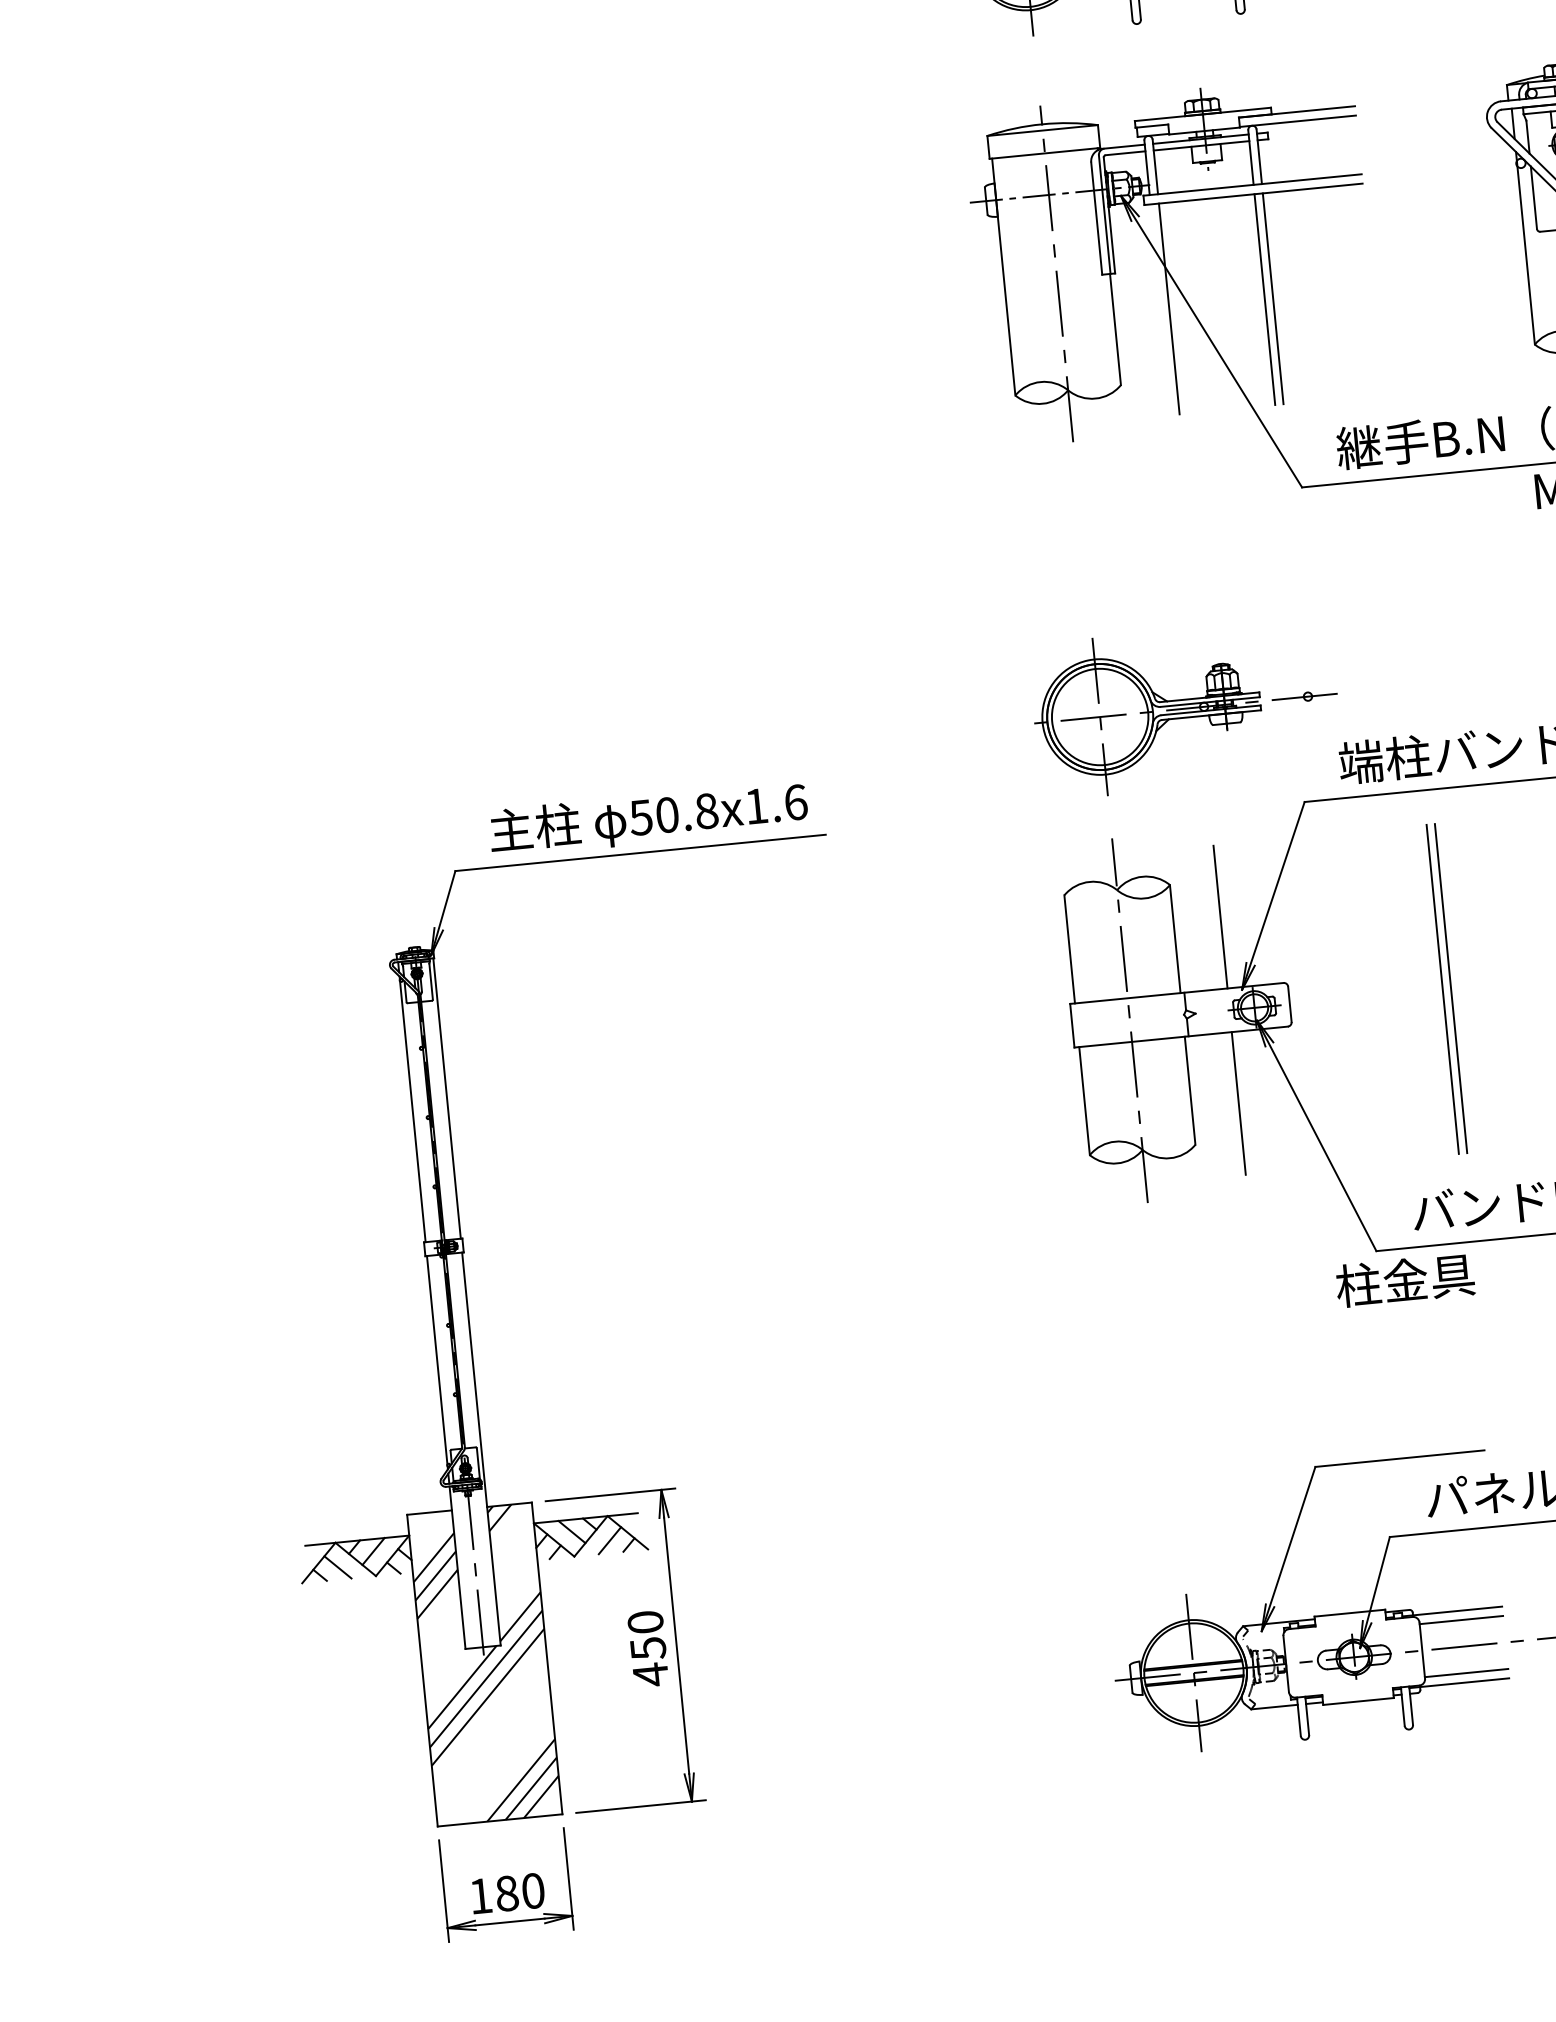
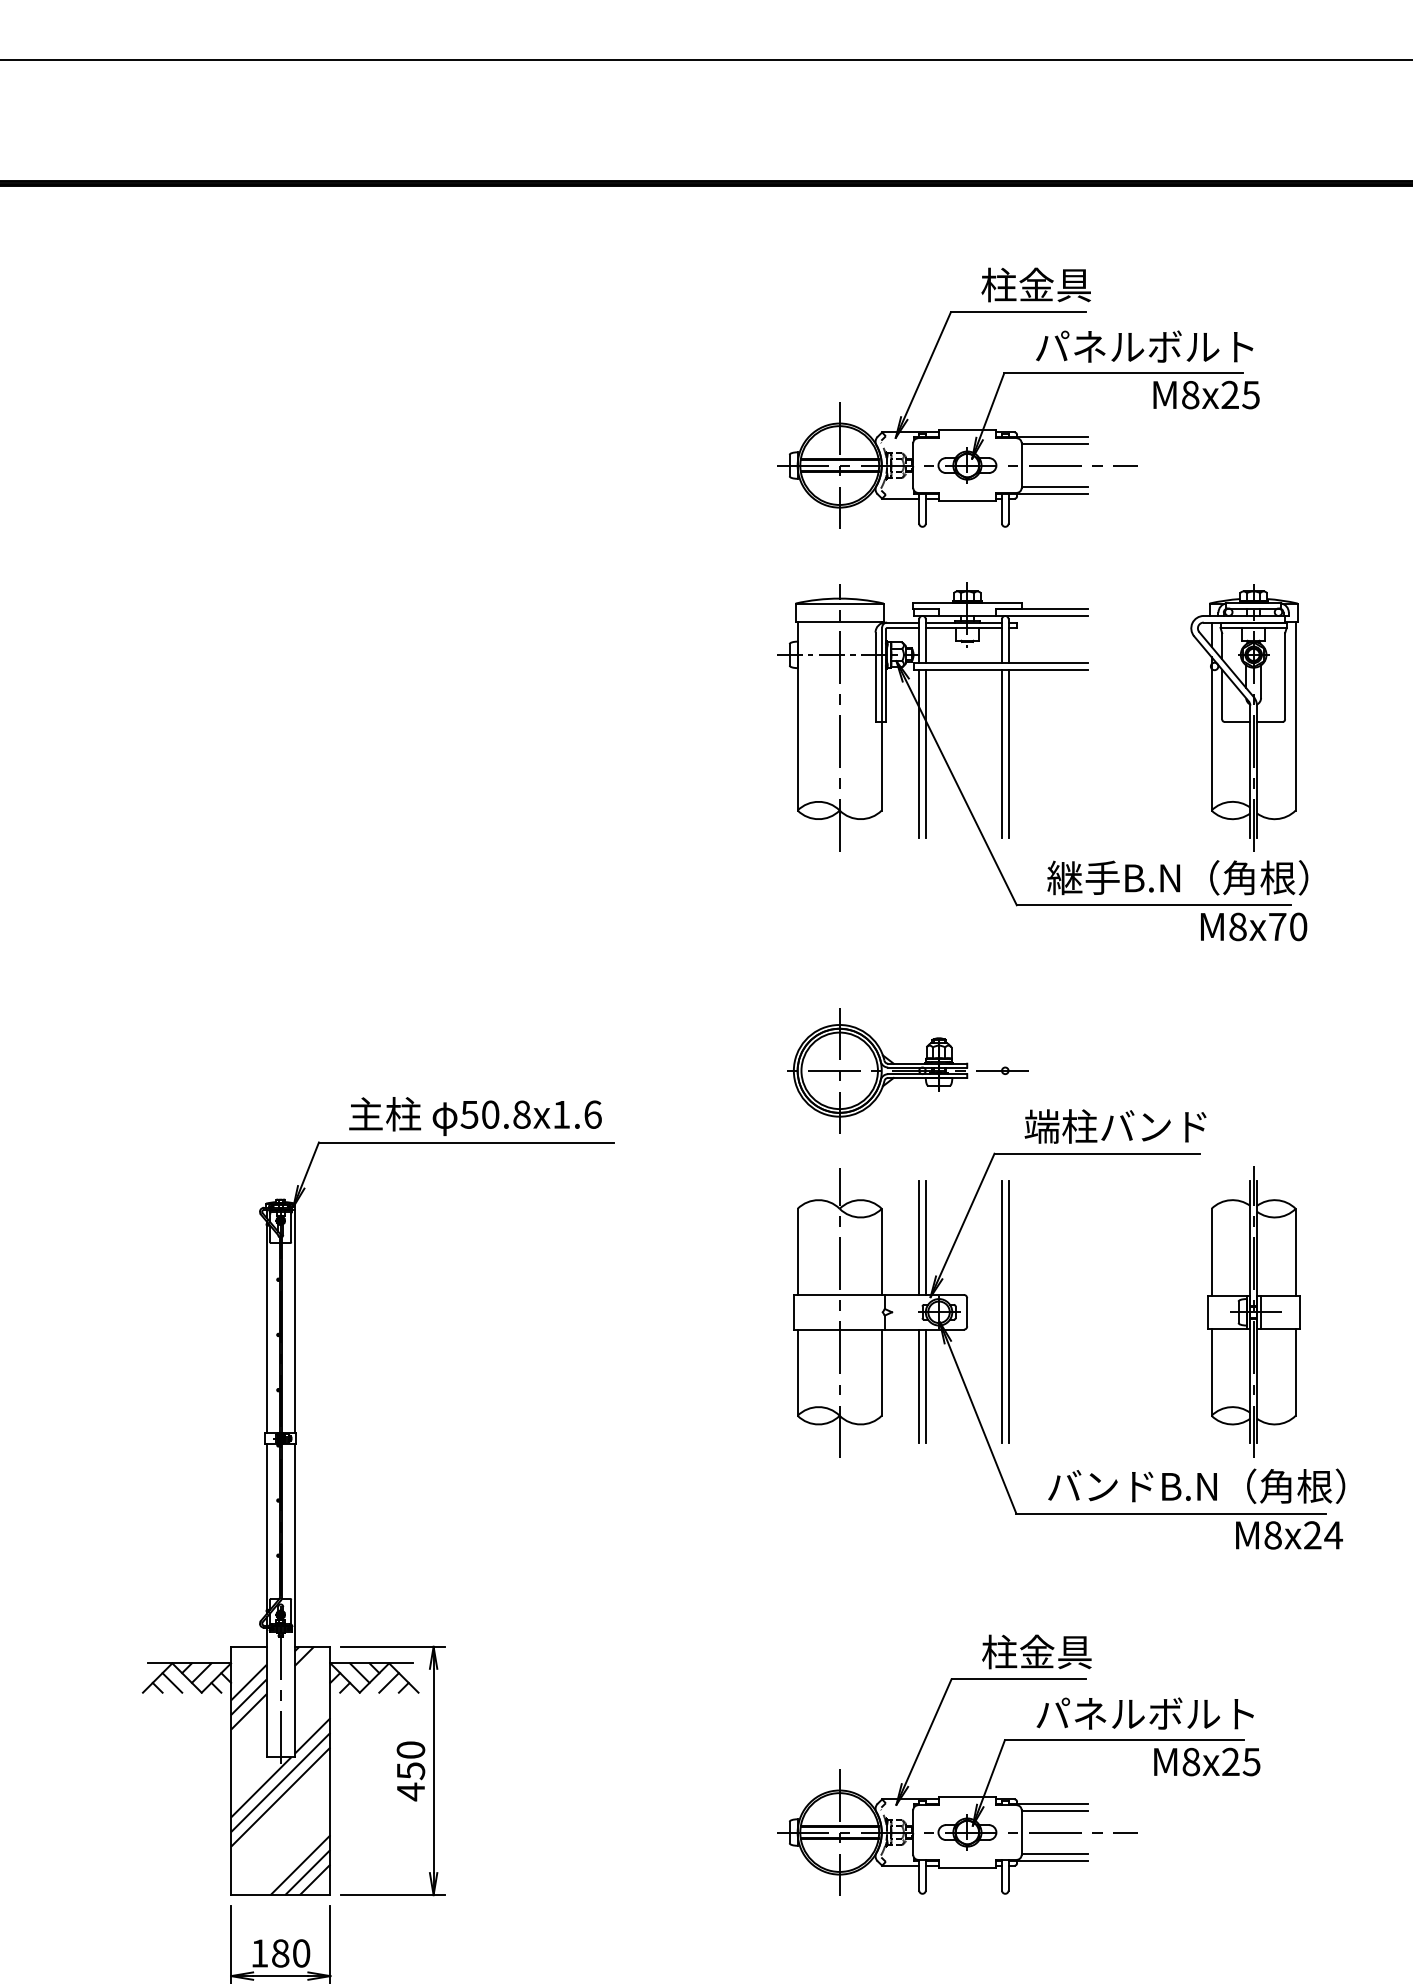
line: (1161, 310) -> (919, 754), added
line: (1228, 915) -> (925, 1237), added
part: (1447, 987) -> (1005, 1311), moved
line: (1246, 1102) -> (925, 1386), added
text: (1404, 1279) -> (1036, 1651), moved

